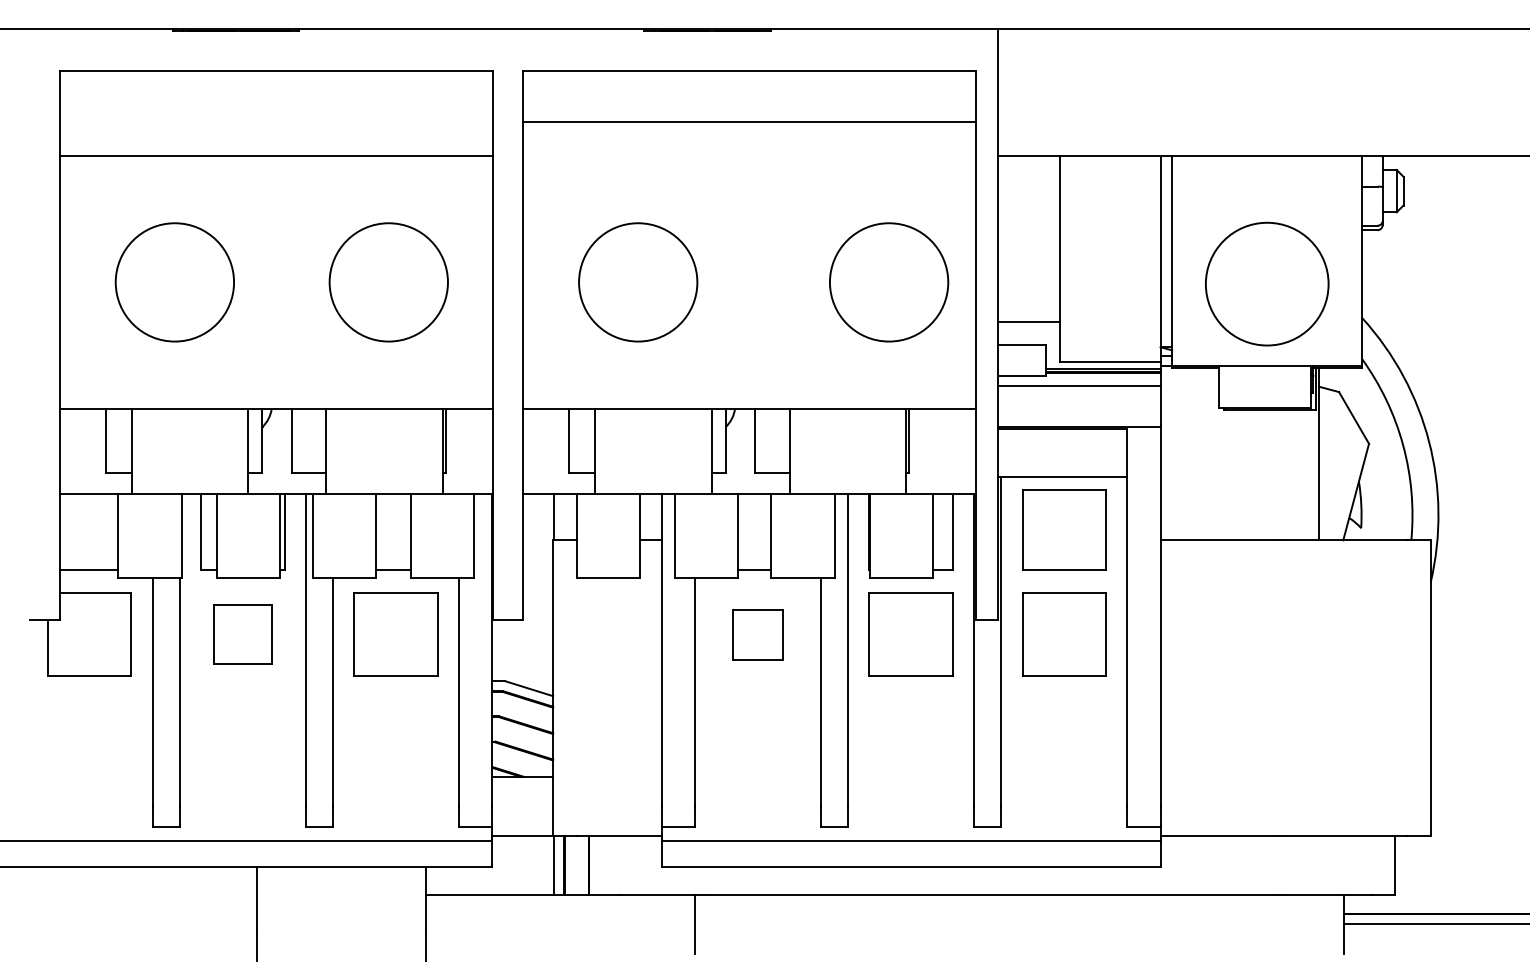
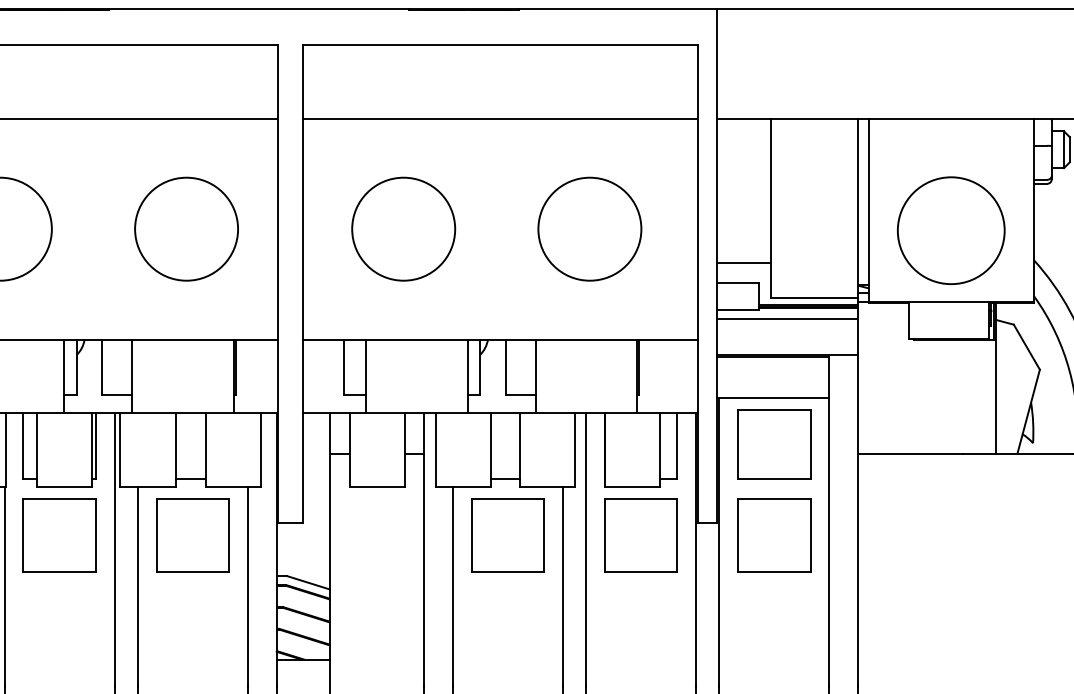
line: (749, 121) -> (500, 118), moved
circle: (889, 282) -> (590, 229), moved
part: (242, 634) -> (59, 535), size x1.43
part: (757, 634) -> (507, 535), size x1.67

